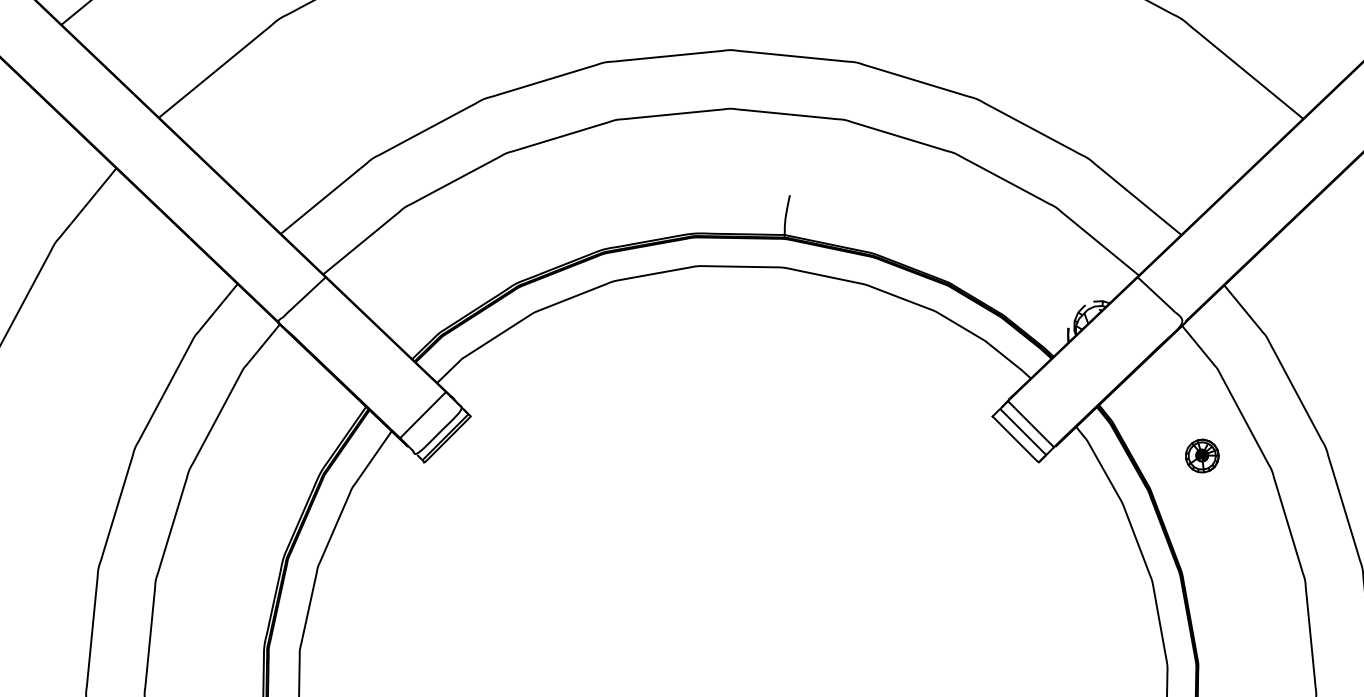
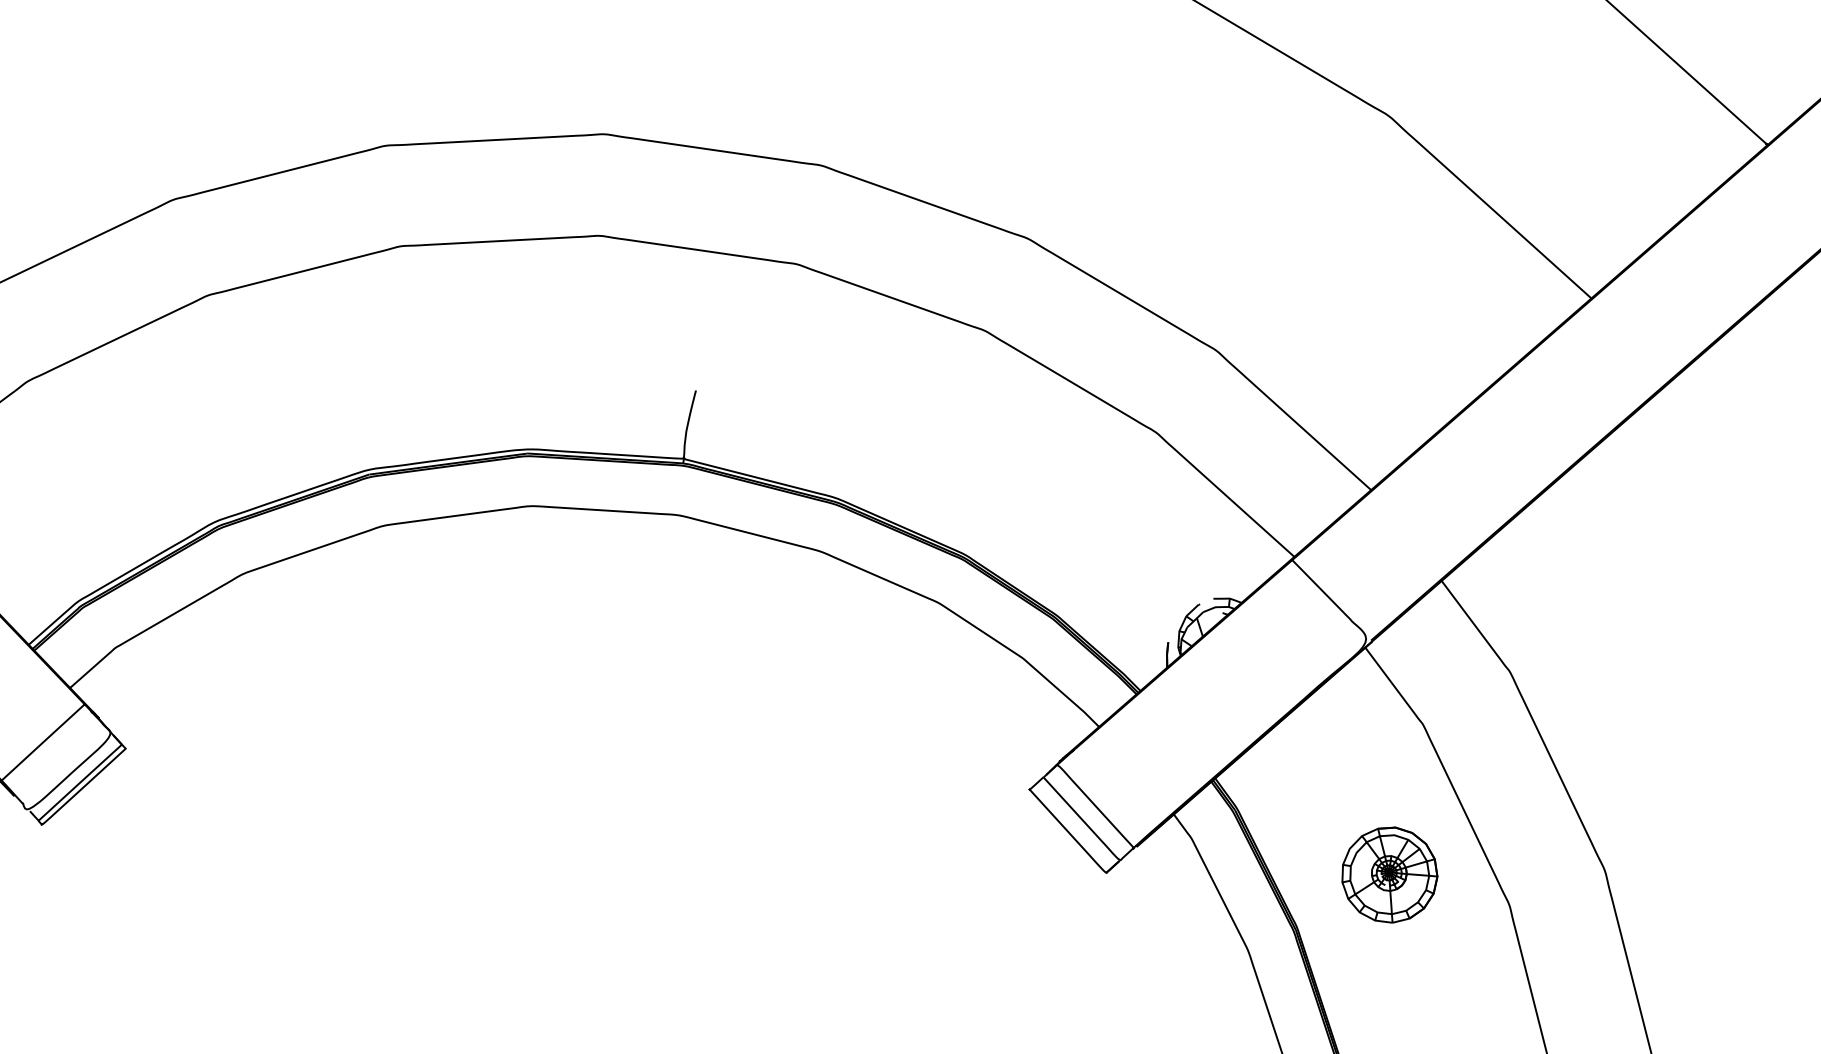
part: (1202, 455) -> (1390, 873), size x1.67

